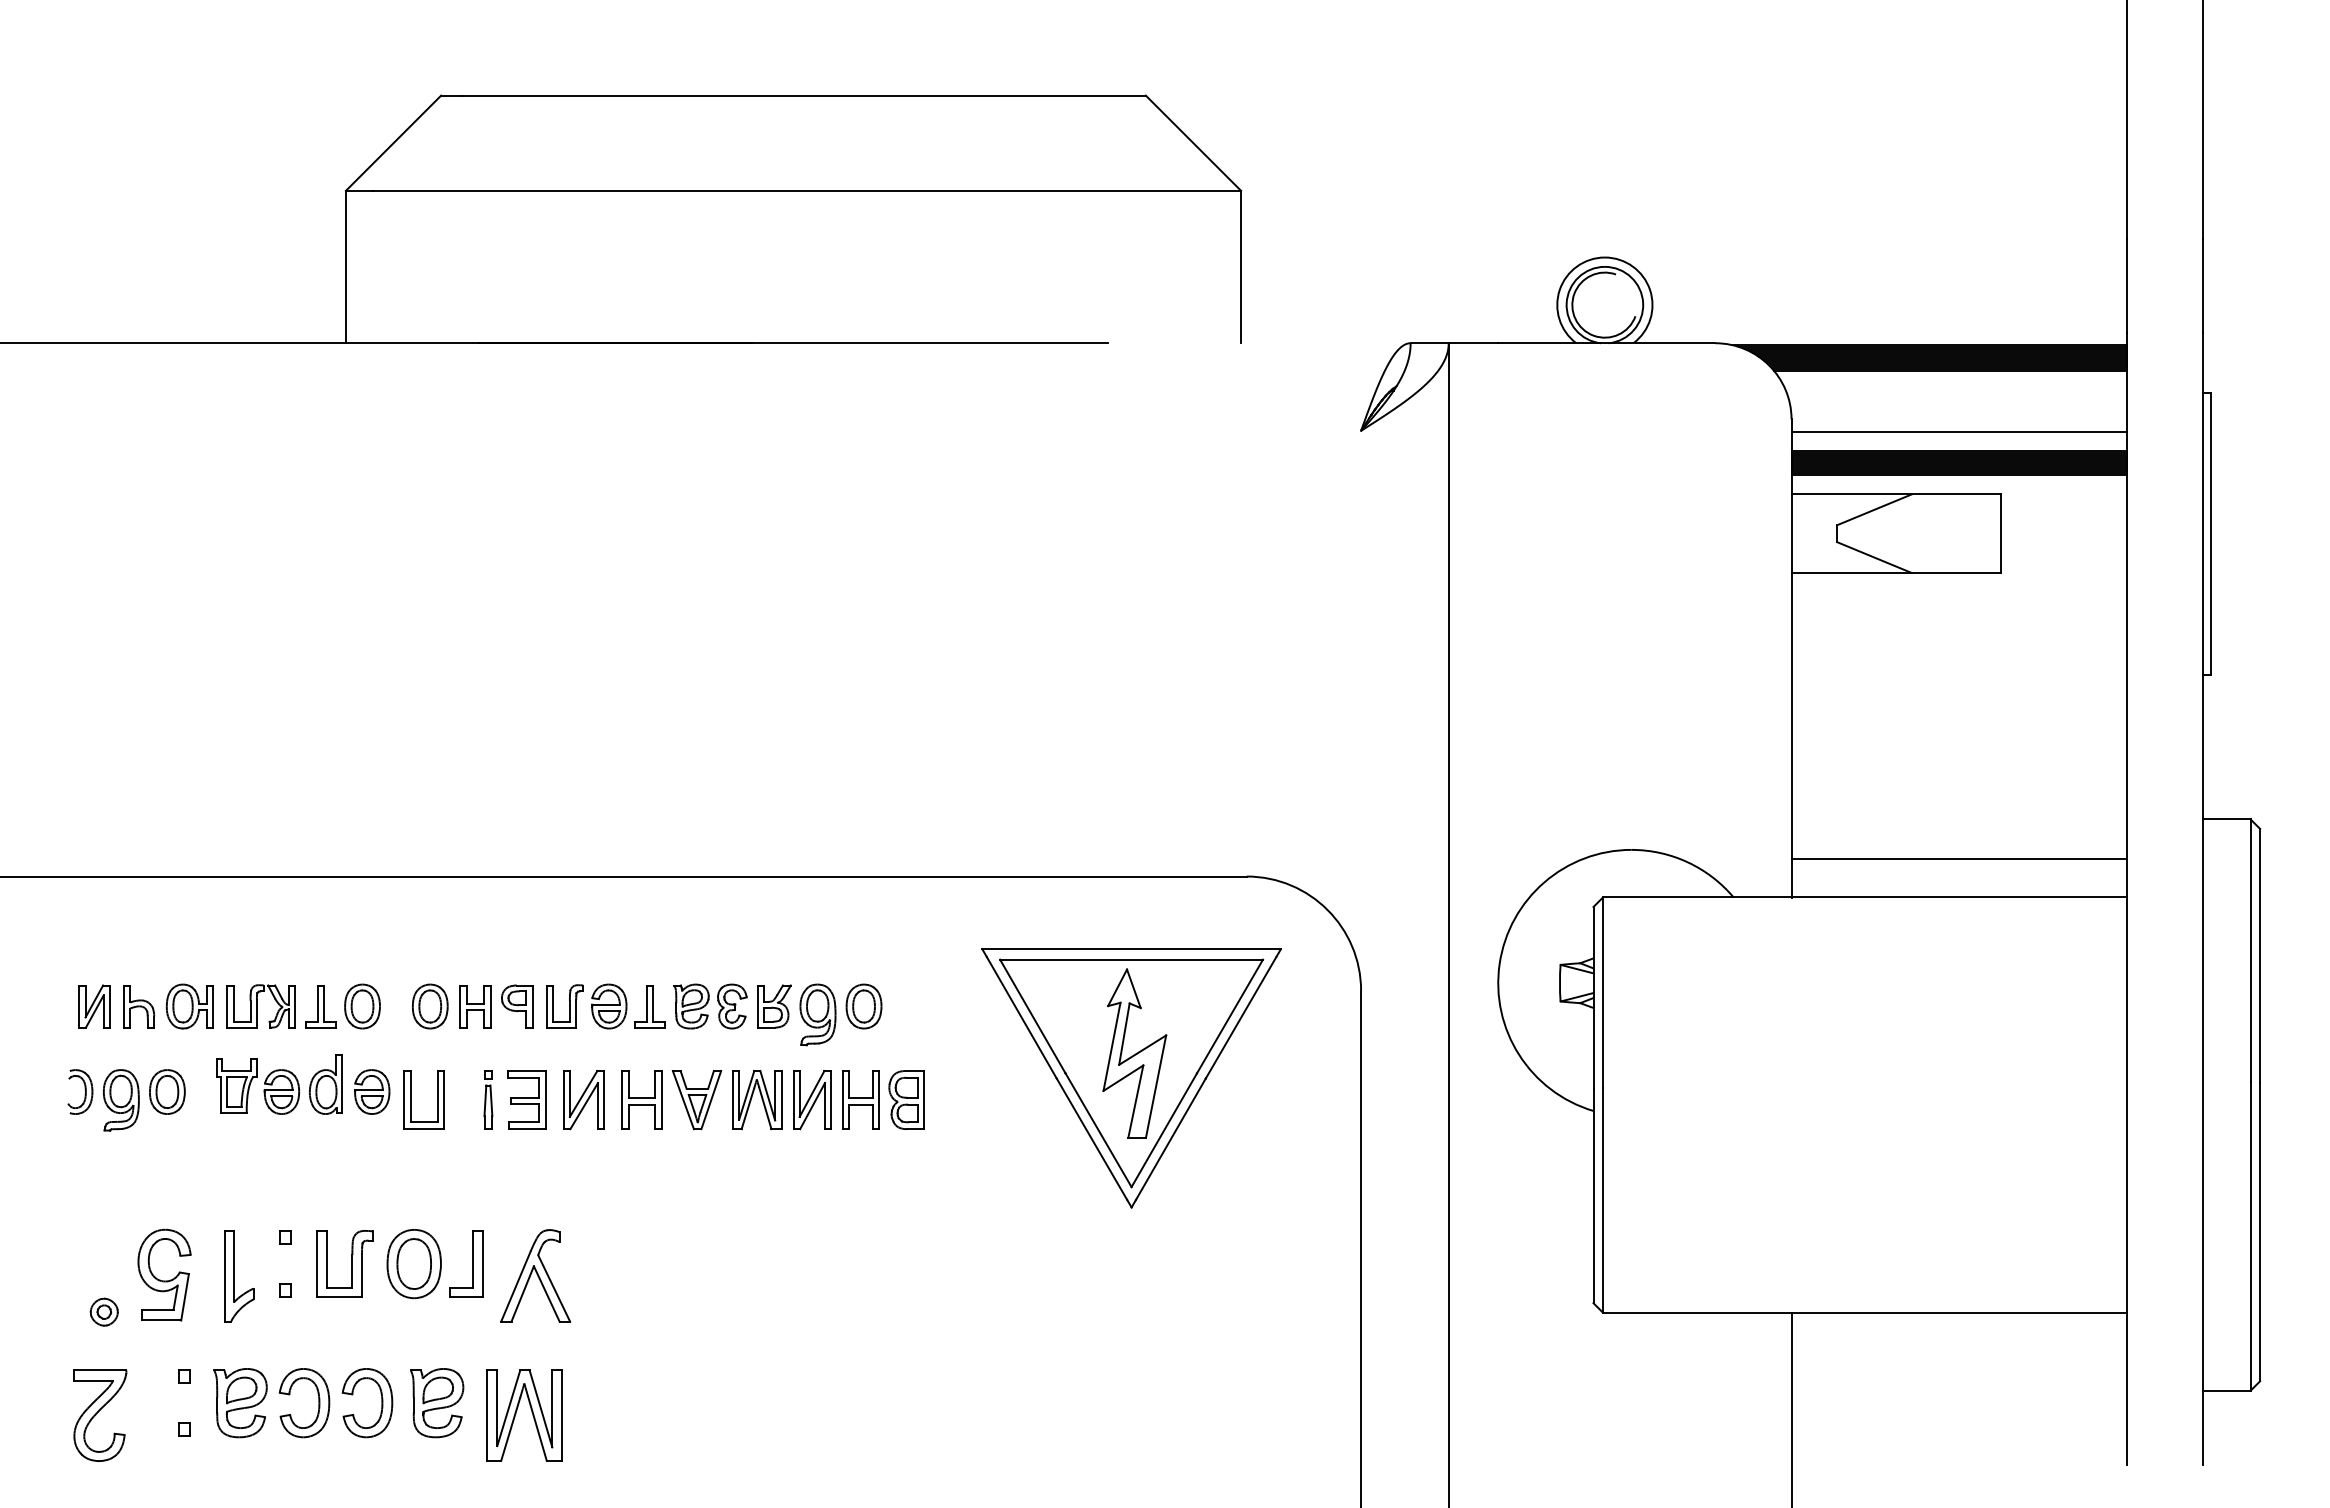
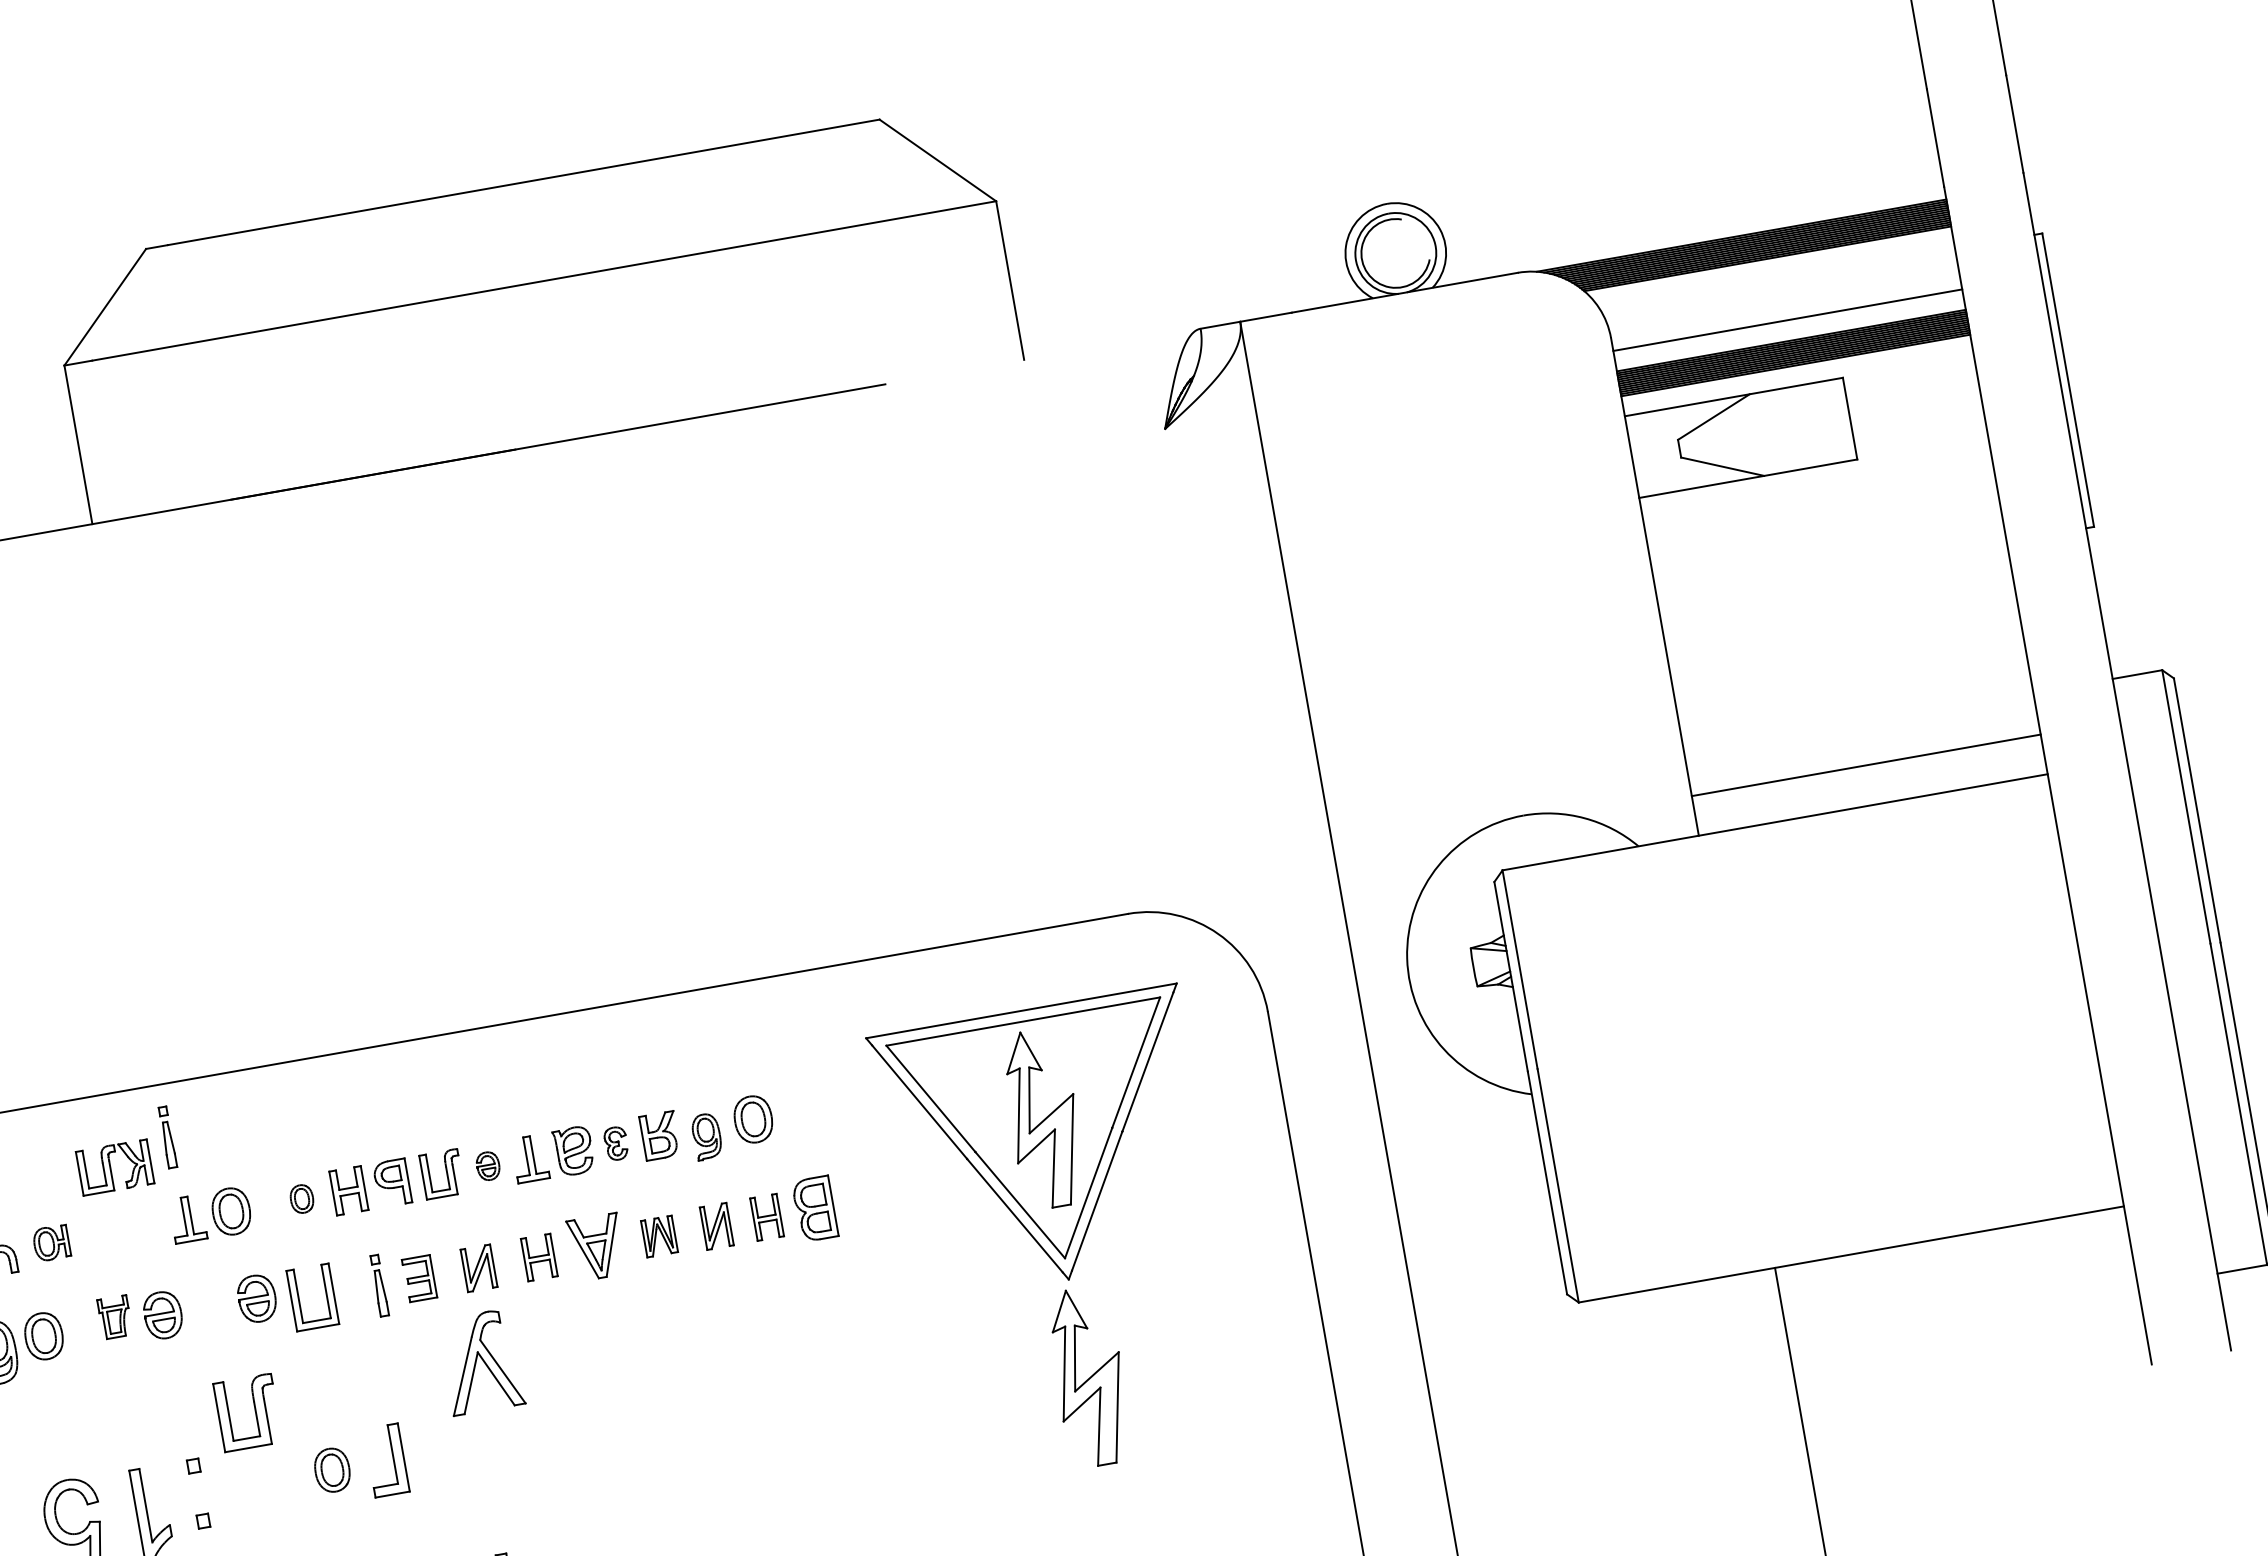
part: (315, 926) -> (167, 1136), added
part: (189, 1006) -> (51, 1243), size x0.7
part: (260, 1006) -> (114, 1167), moved
part: (430, 1006) -> (302, 1198), size x0.6
part: (609, 1006) -> (488, 1166), size x0.6
part: (732, 1006) -> (616, 1143), size x0.7
part: (817, 1014) -> (706, 1136), size x0.7
part: (325, 1084) -> (207, 1299), removed
part: (236, 1085) -> (114, 1316), size x0.7
part: (526, 1099) -> (419, 1278), size x0.7
part: (641, 1099) -> (538, 1257), size x0.7
part: (860, 1099) -> (766, 1216), size x0.7
part: (583, 1100) -> (478, 1268), size x0.7
part: (757, 1100) -> (659, 1236), size x0.6
part: (812, 1100) -> (717, 1226), size x0.7
part: (351, 1263) -> (254, 1411), moved
part: (413, 1264) -> (331, 1470), size x0.6
part: (535, 1275) -> (481, 1361), moved
part: (1134, 1301) -> (1089, 1376), added

